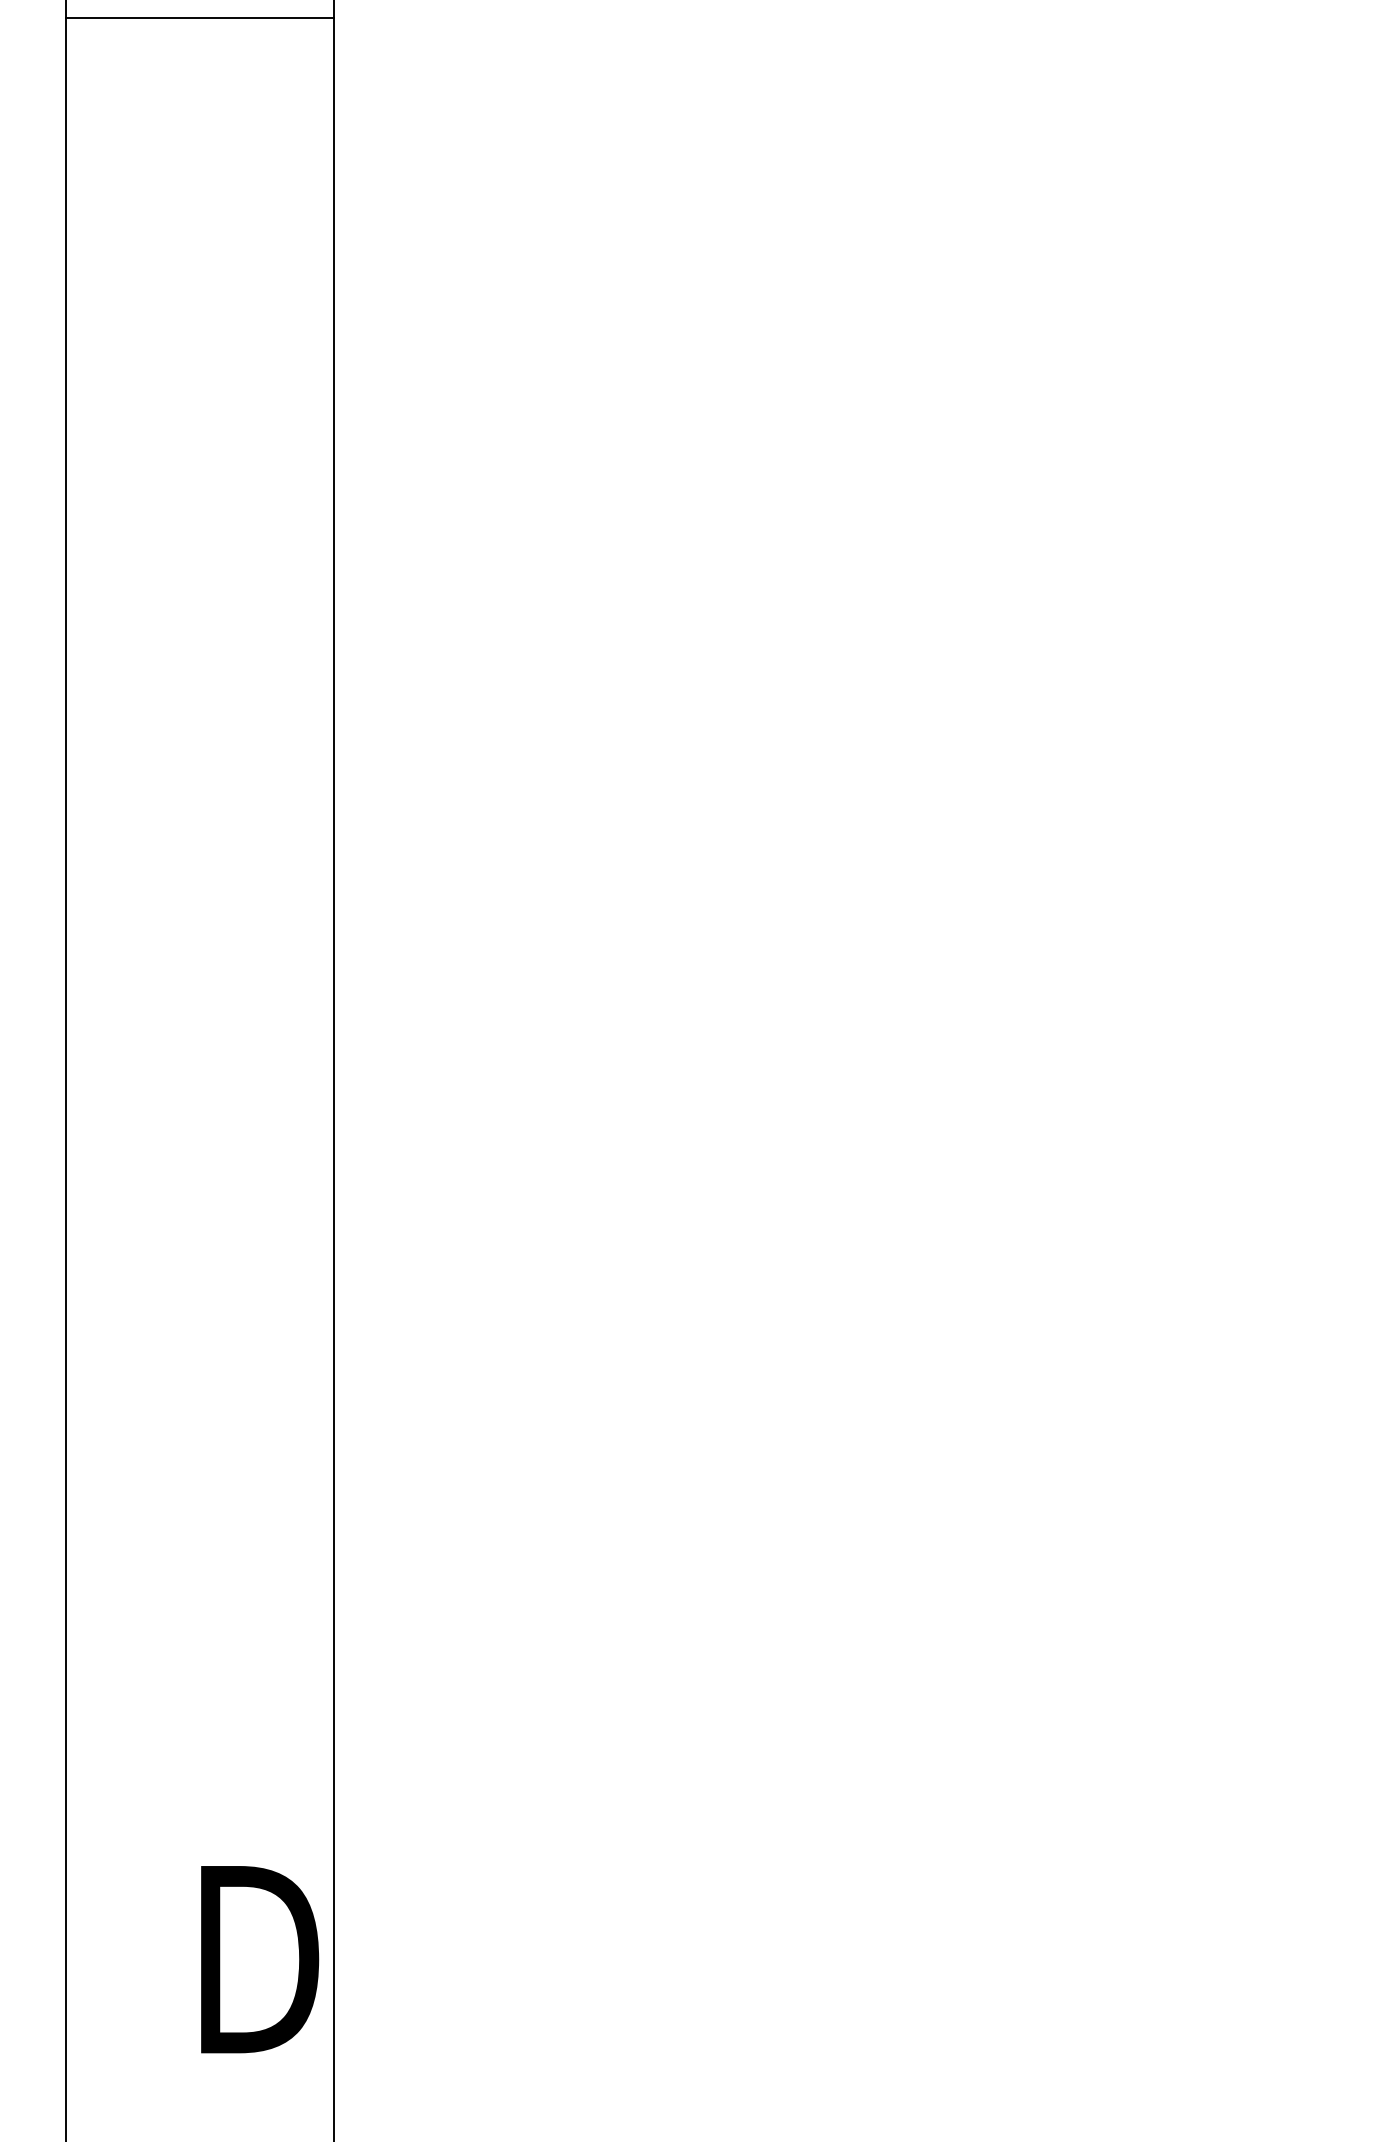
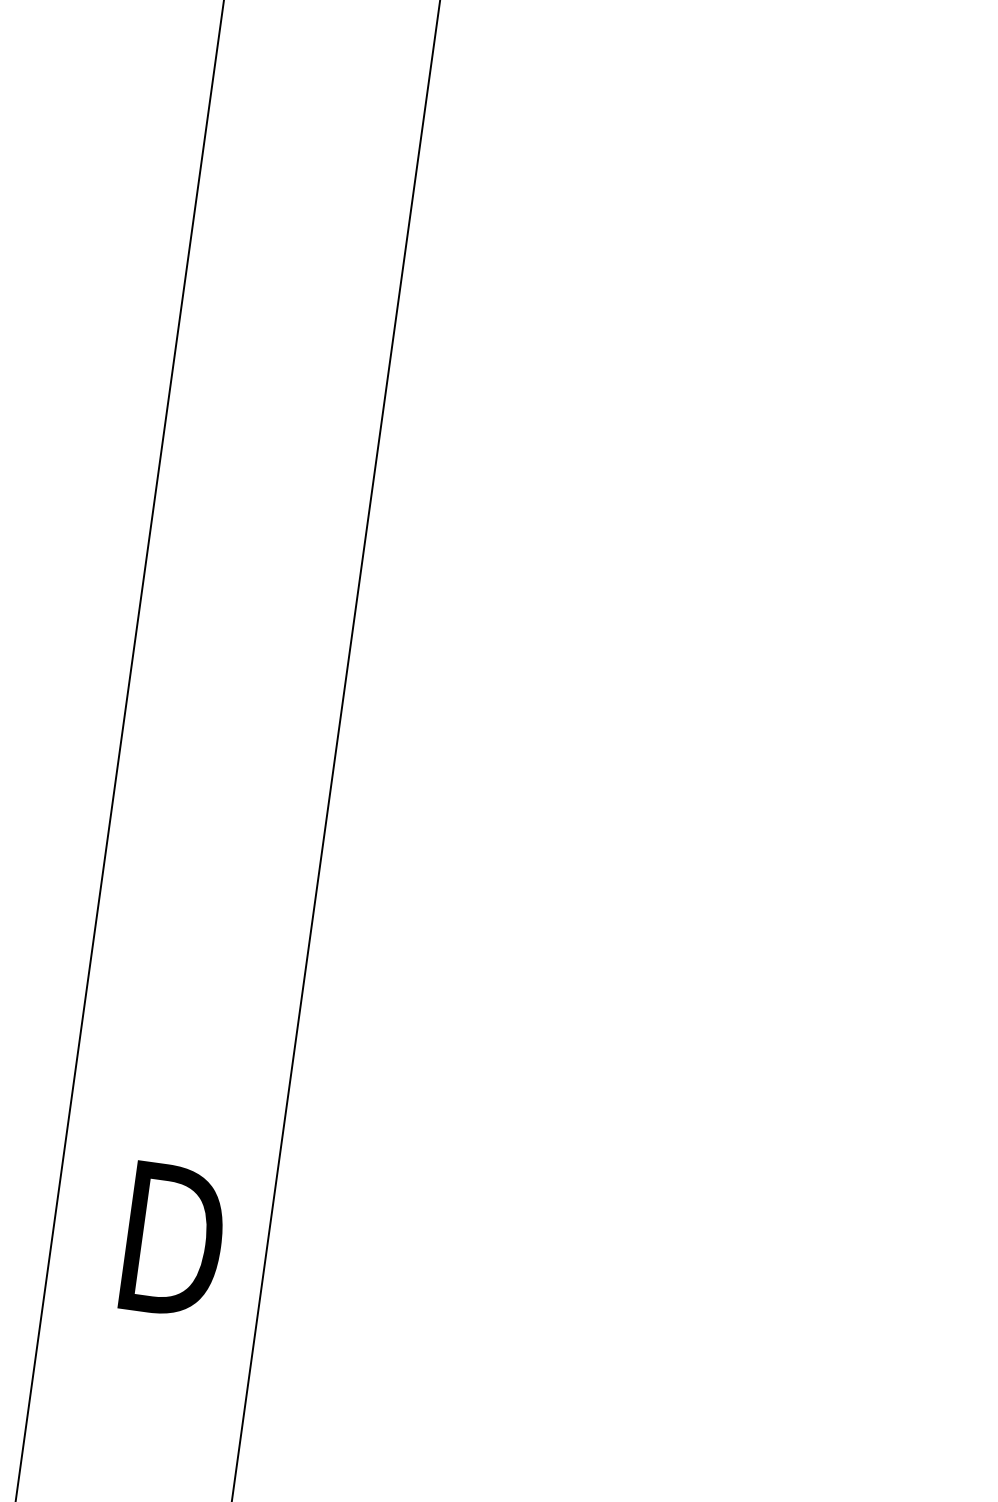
text: (260, 1959) -> (174, 1240), moved

